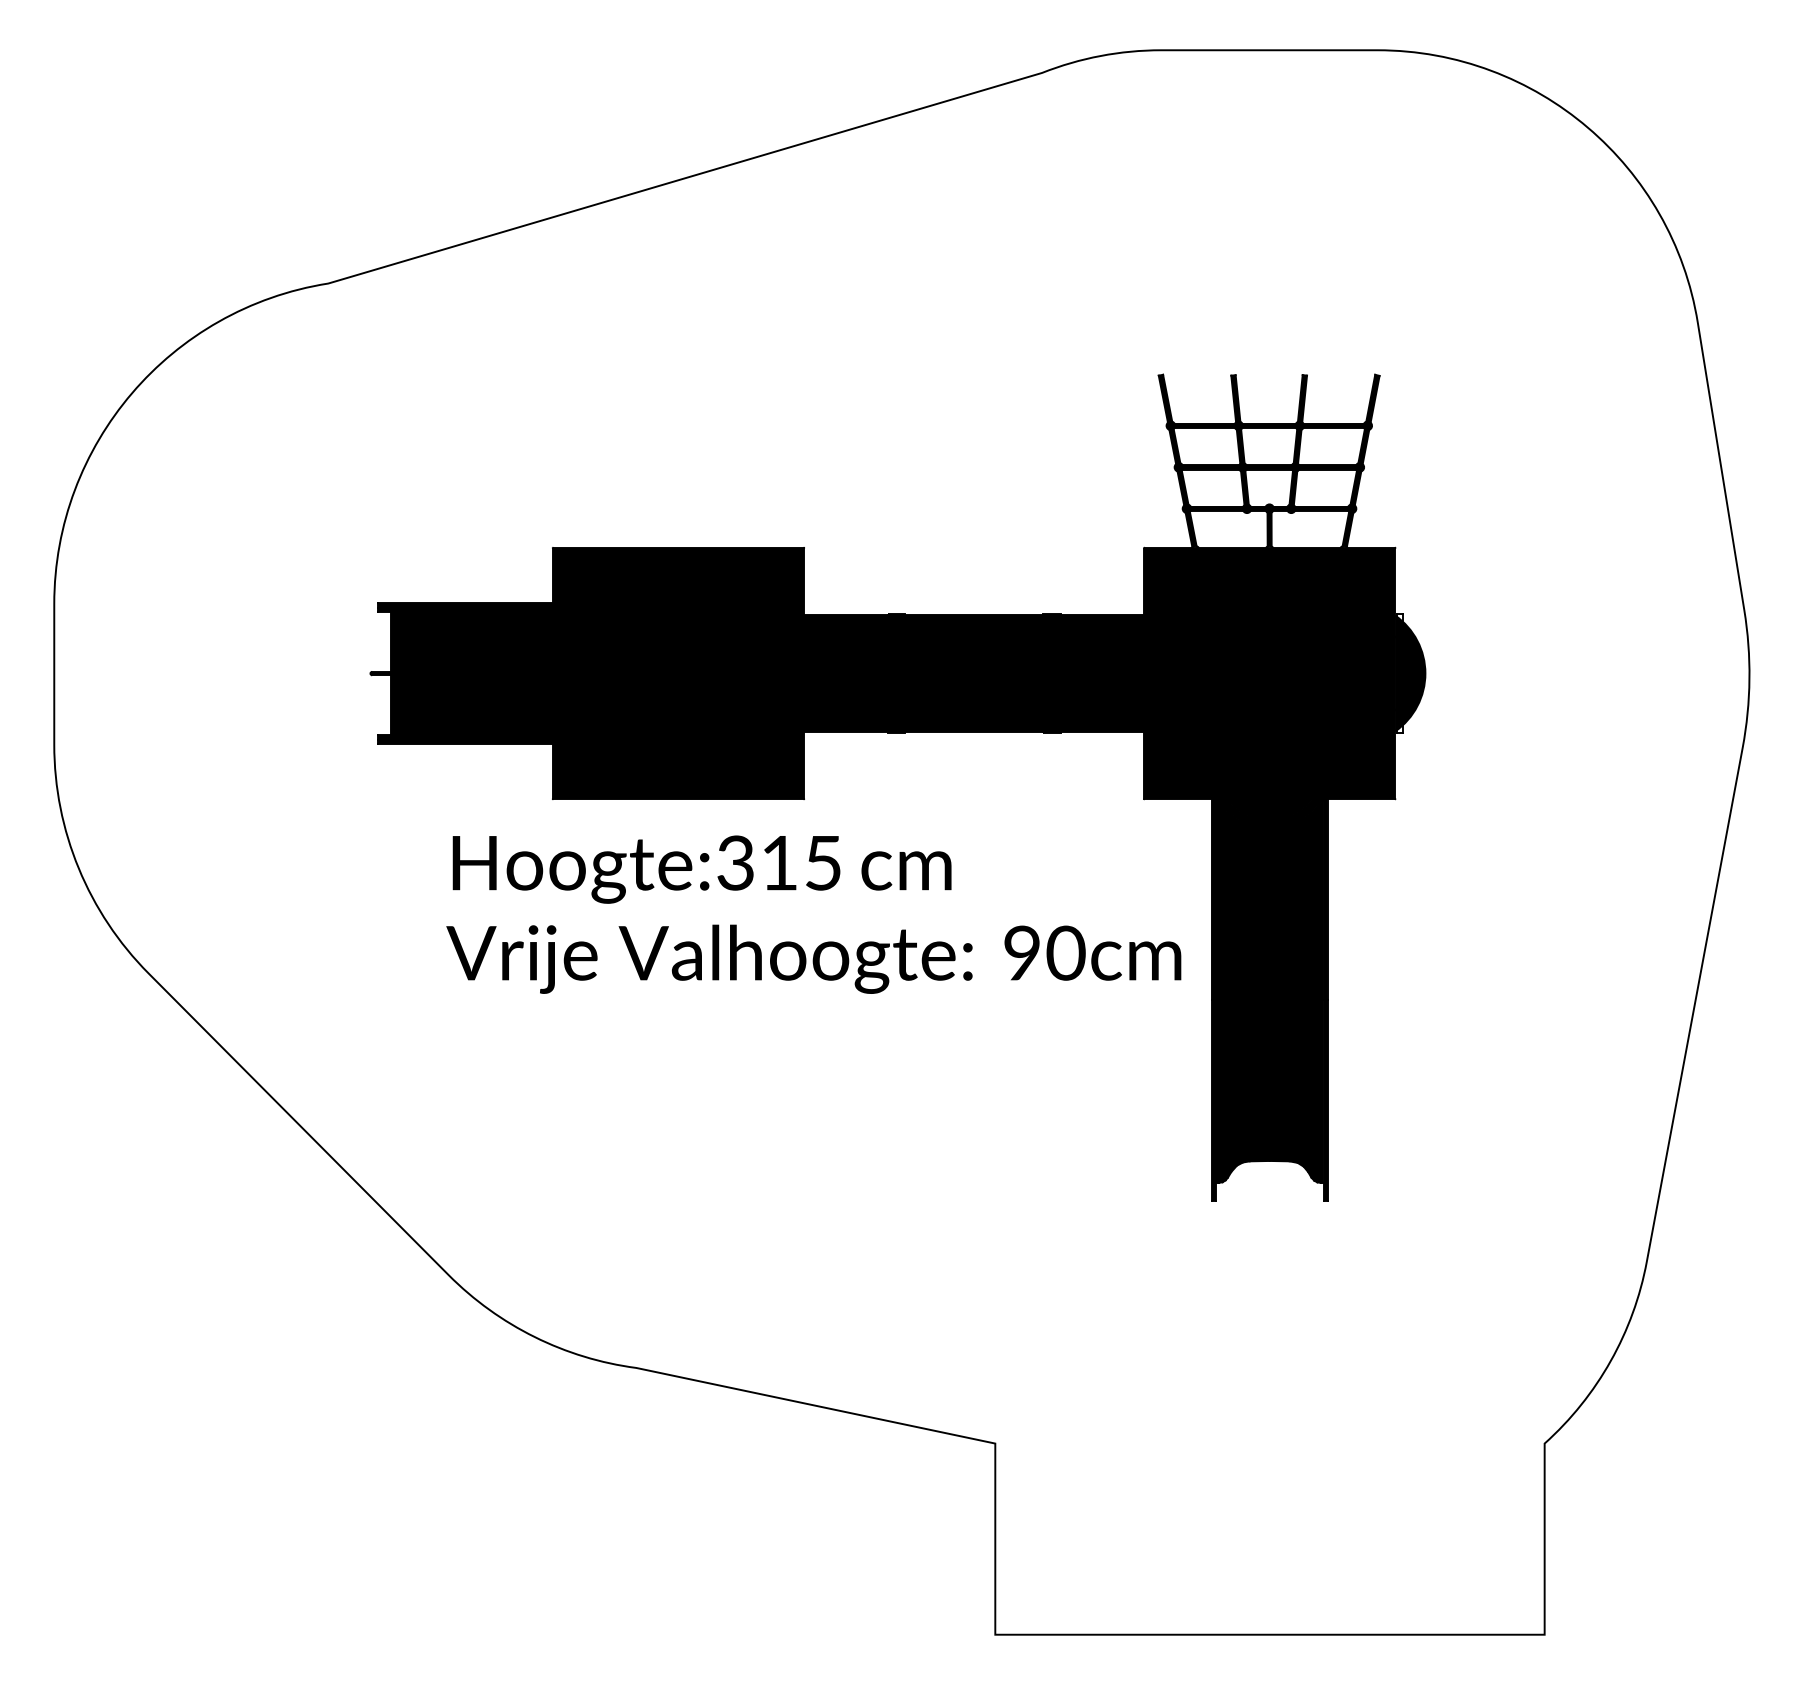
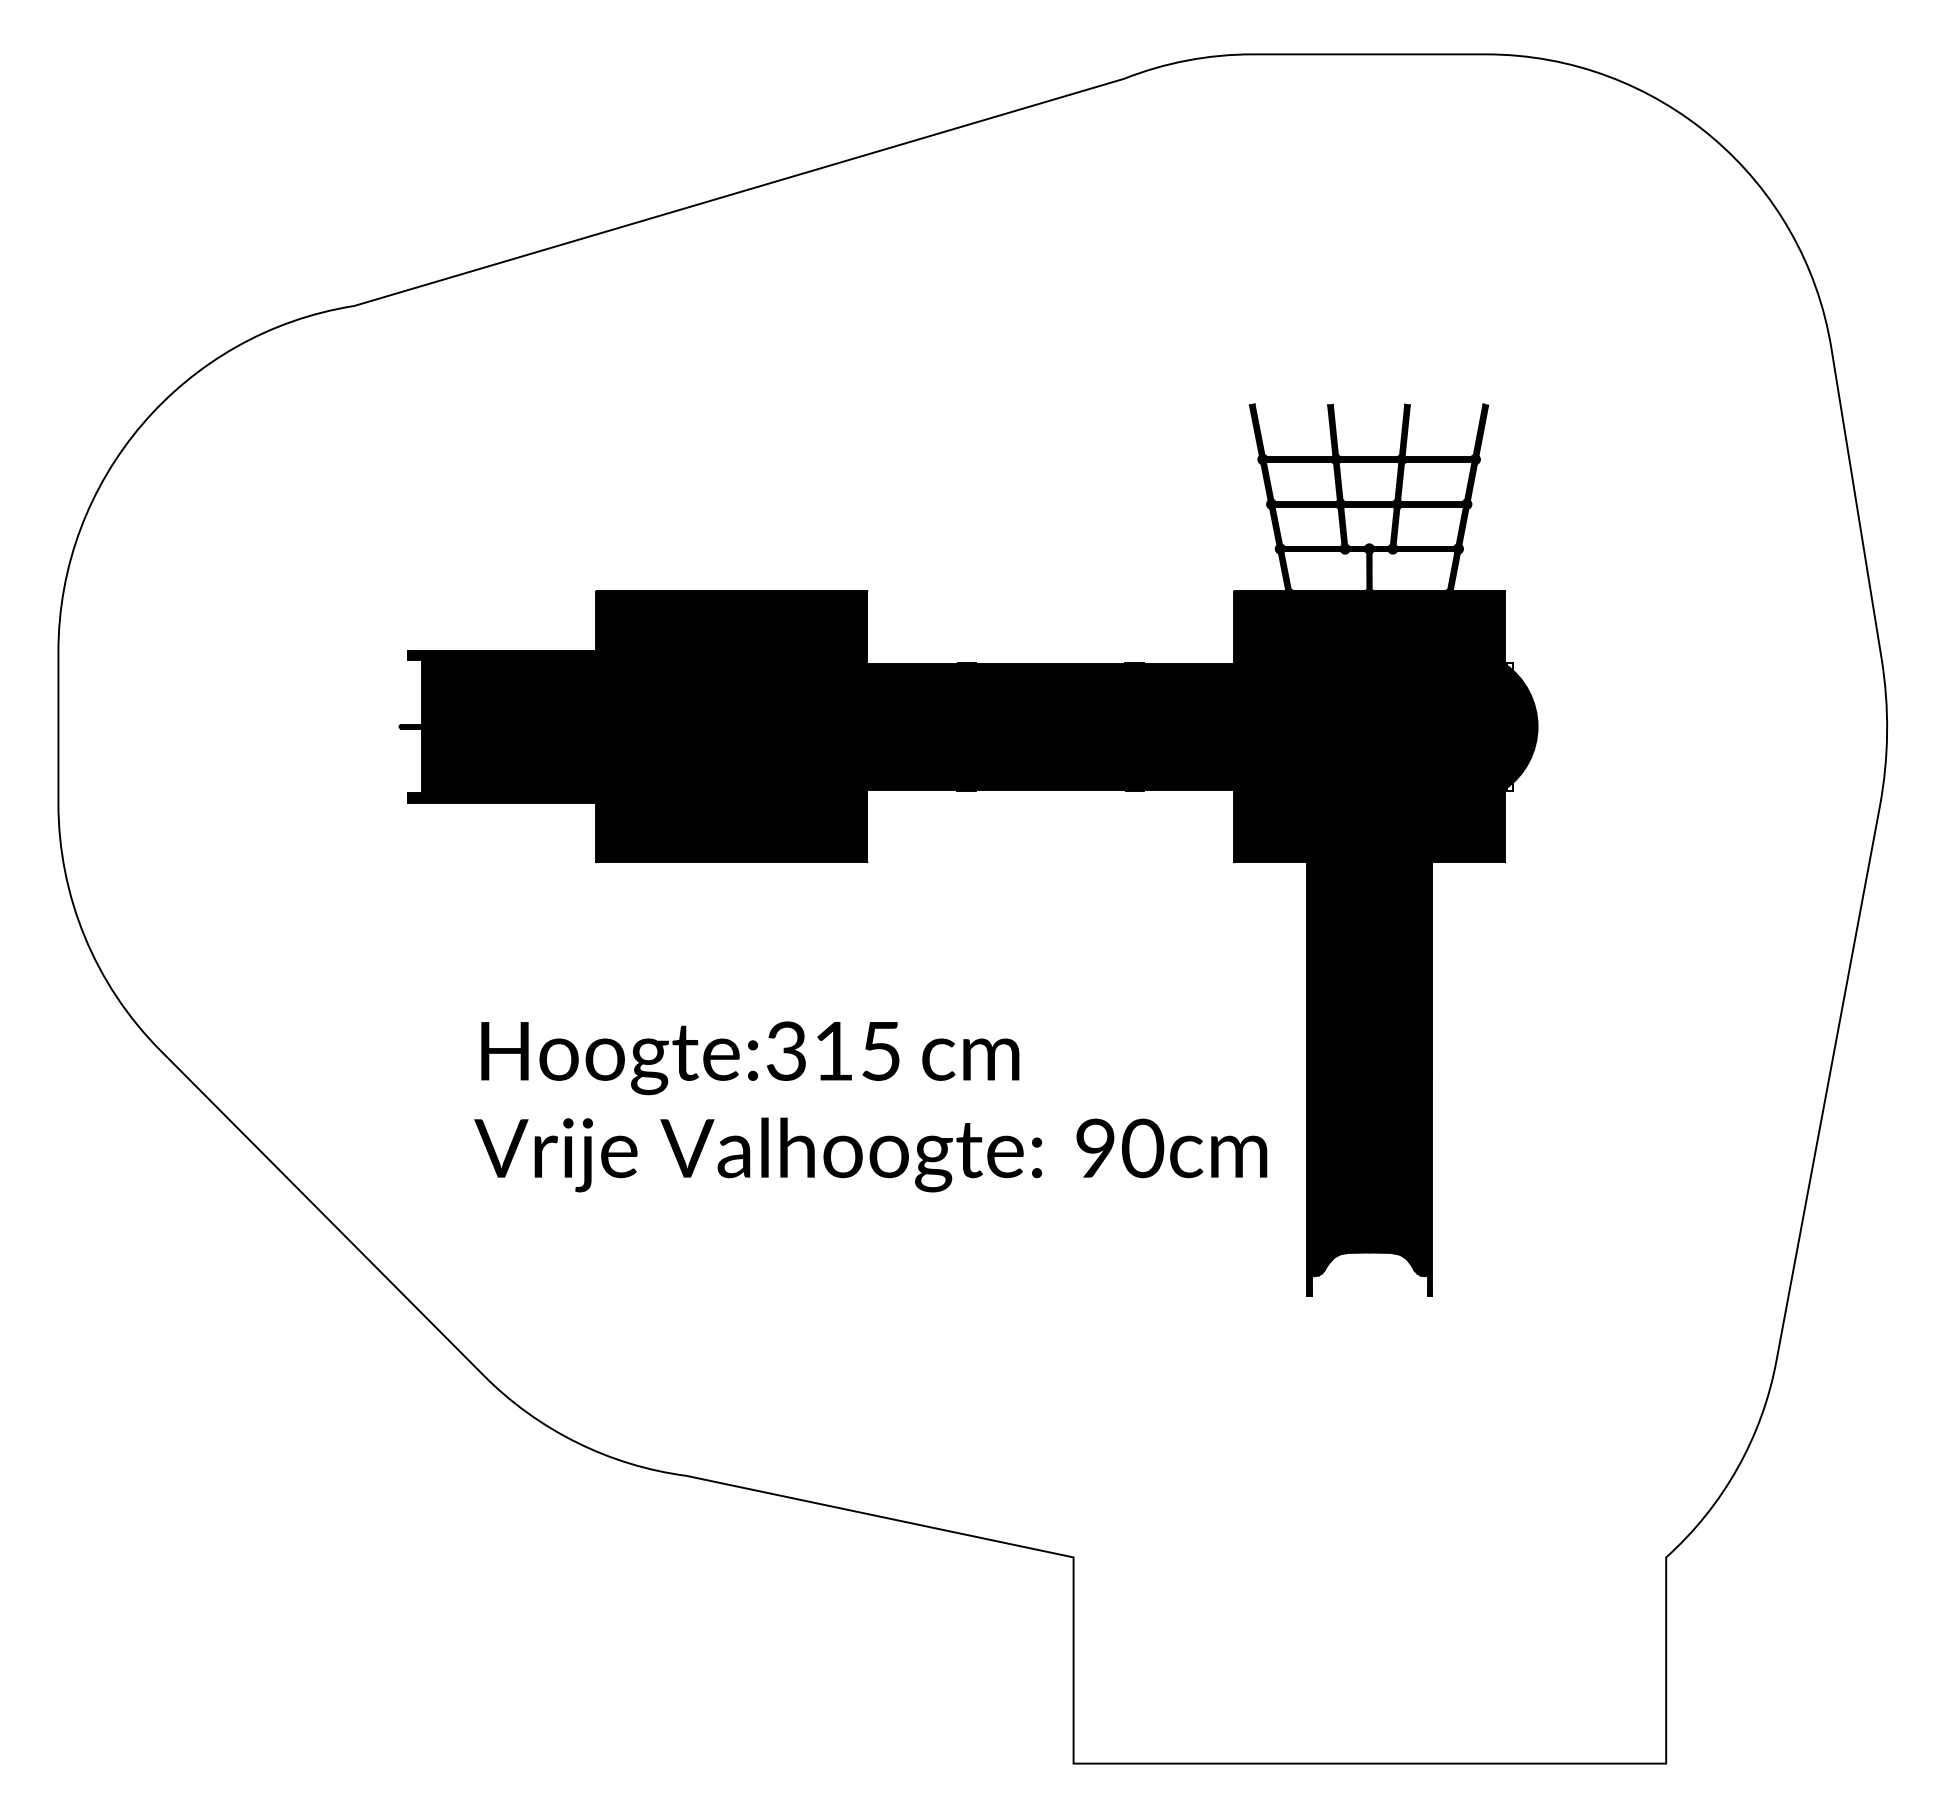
text: (813, 914) -> (870, 1106), moved

